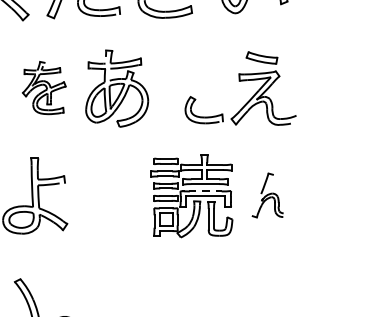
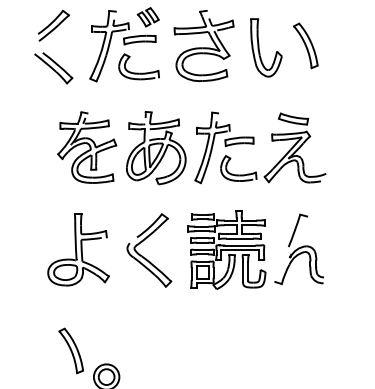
part: (44, 87) -> (87, 147), size x1.43
part: (189, 87) -> (224, 147), added
line: (204, 191) -> (239, 245), dashed -> solid
part: (267, 195) -> (298, 249), size x1.67
part: (105, 204) -> (145, 257), added

